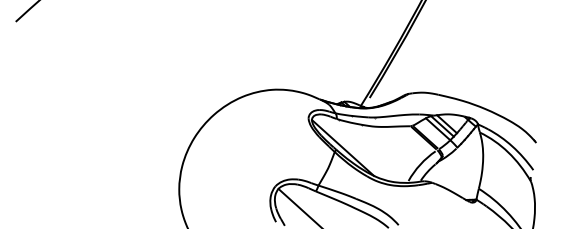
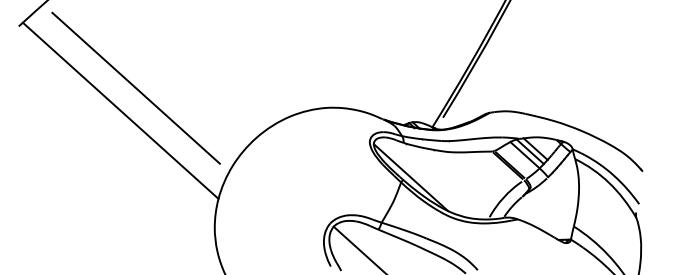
line: (113, 72) -> (135, 87), added
line: (100, 91) -> (120, 110), added

